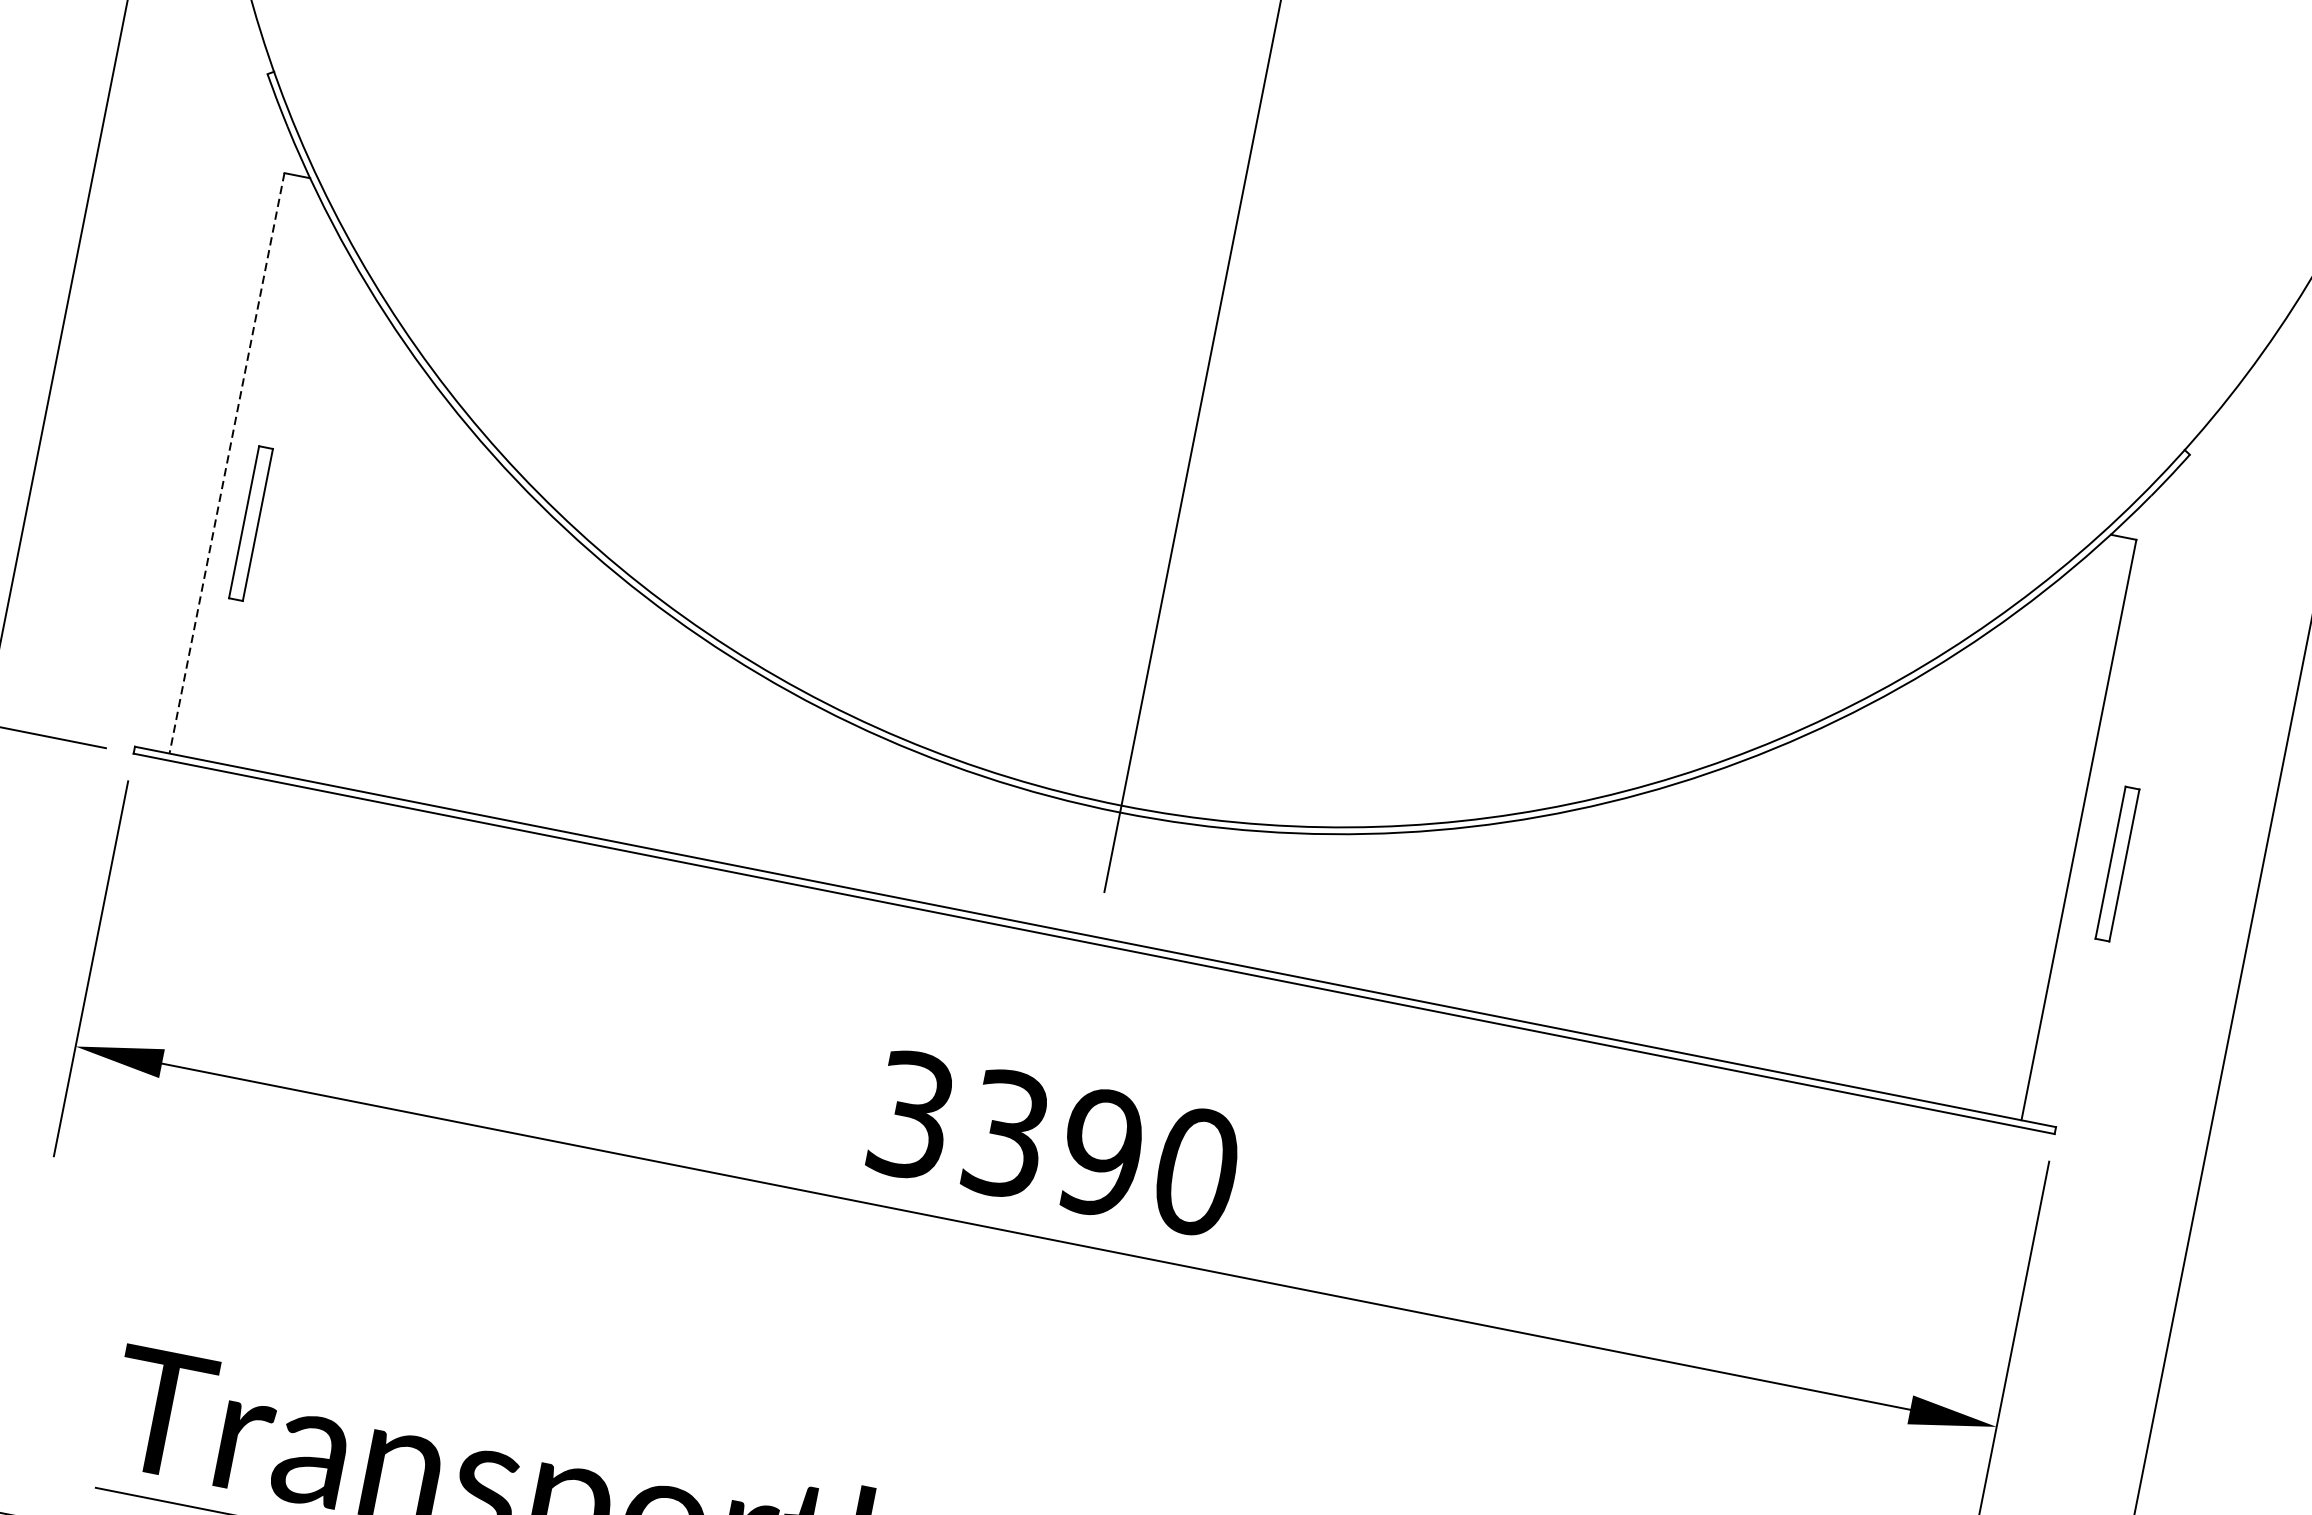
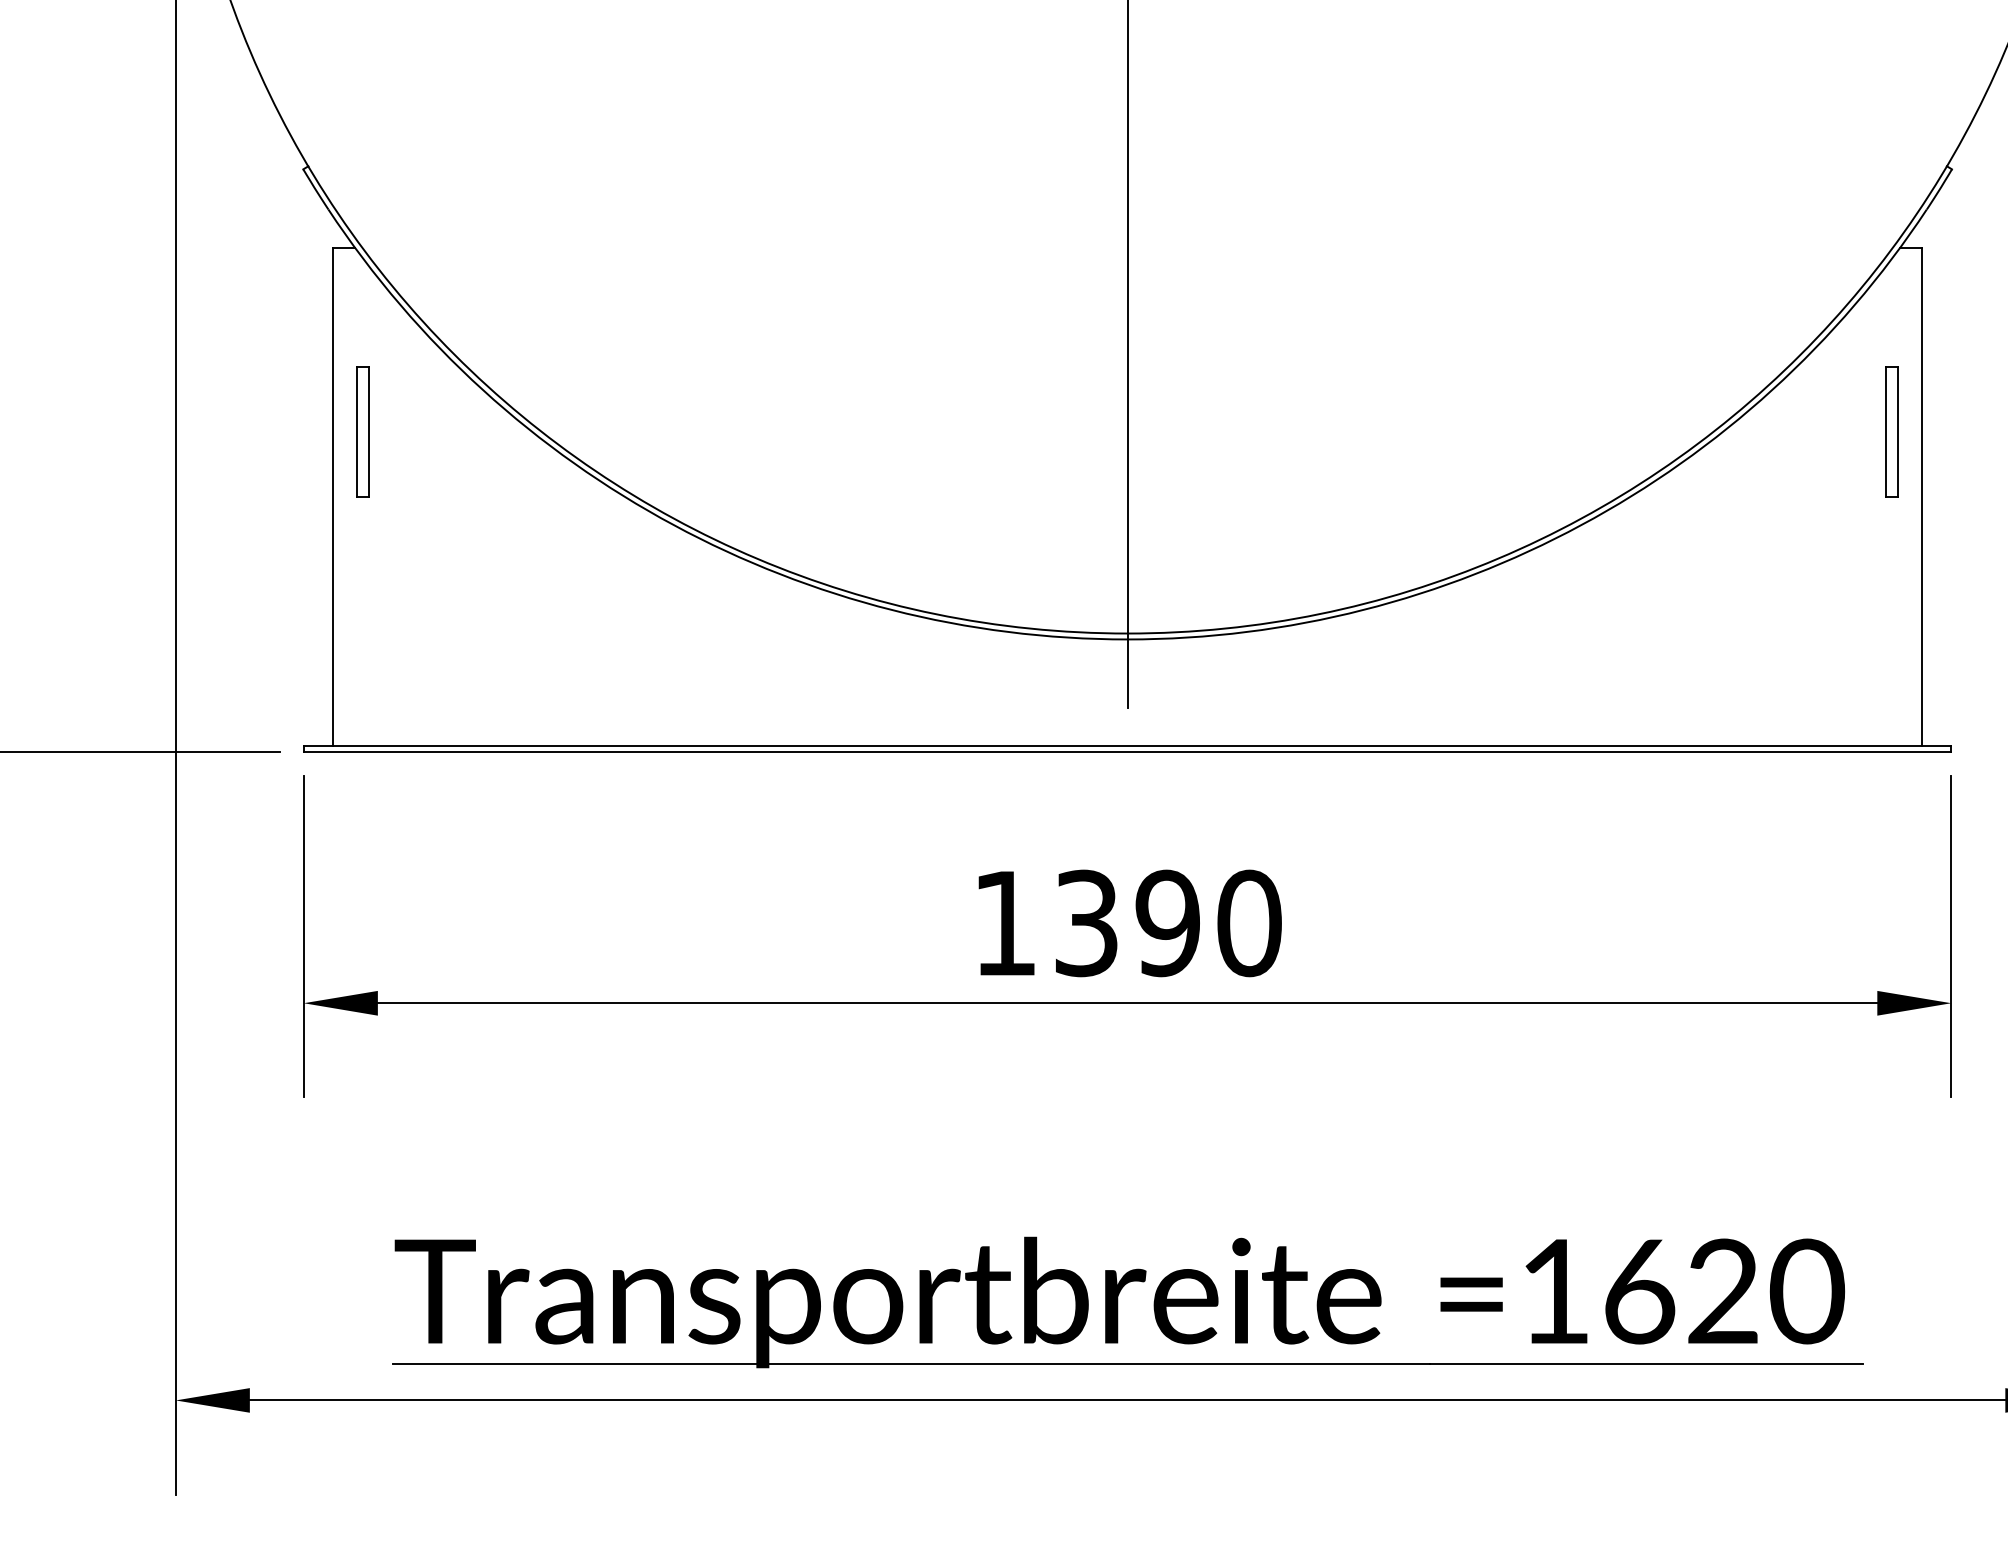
line: (227, 463) -> (333, 497), dashed -> solid
part: (250, 522) -> (362, 431), moved
part: (2116, 863) -> (1891, 431), moved
text: (911, 1115) -> (1004, 923), 3390 -> 1390

